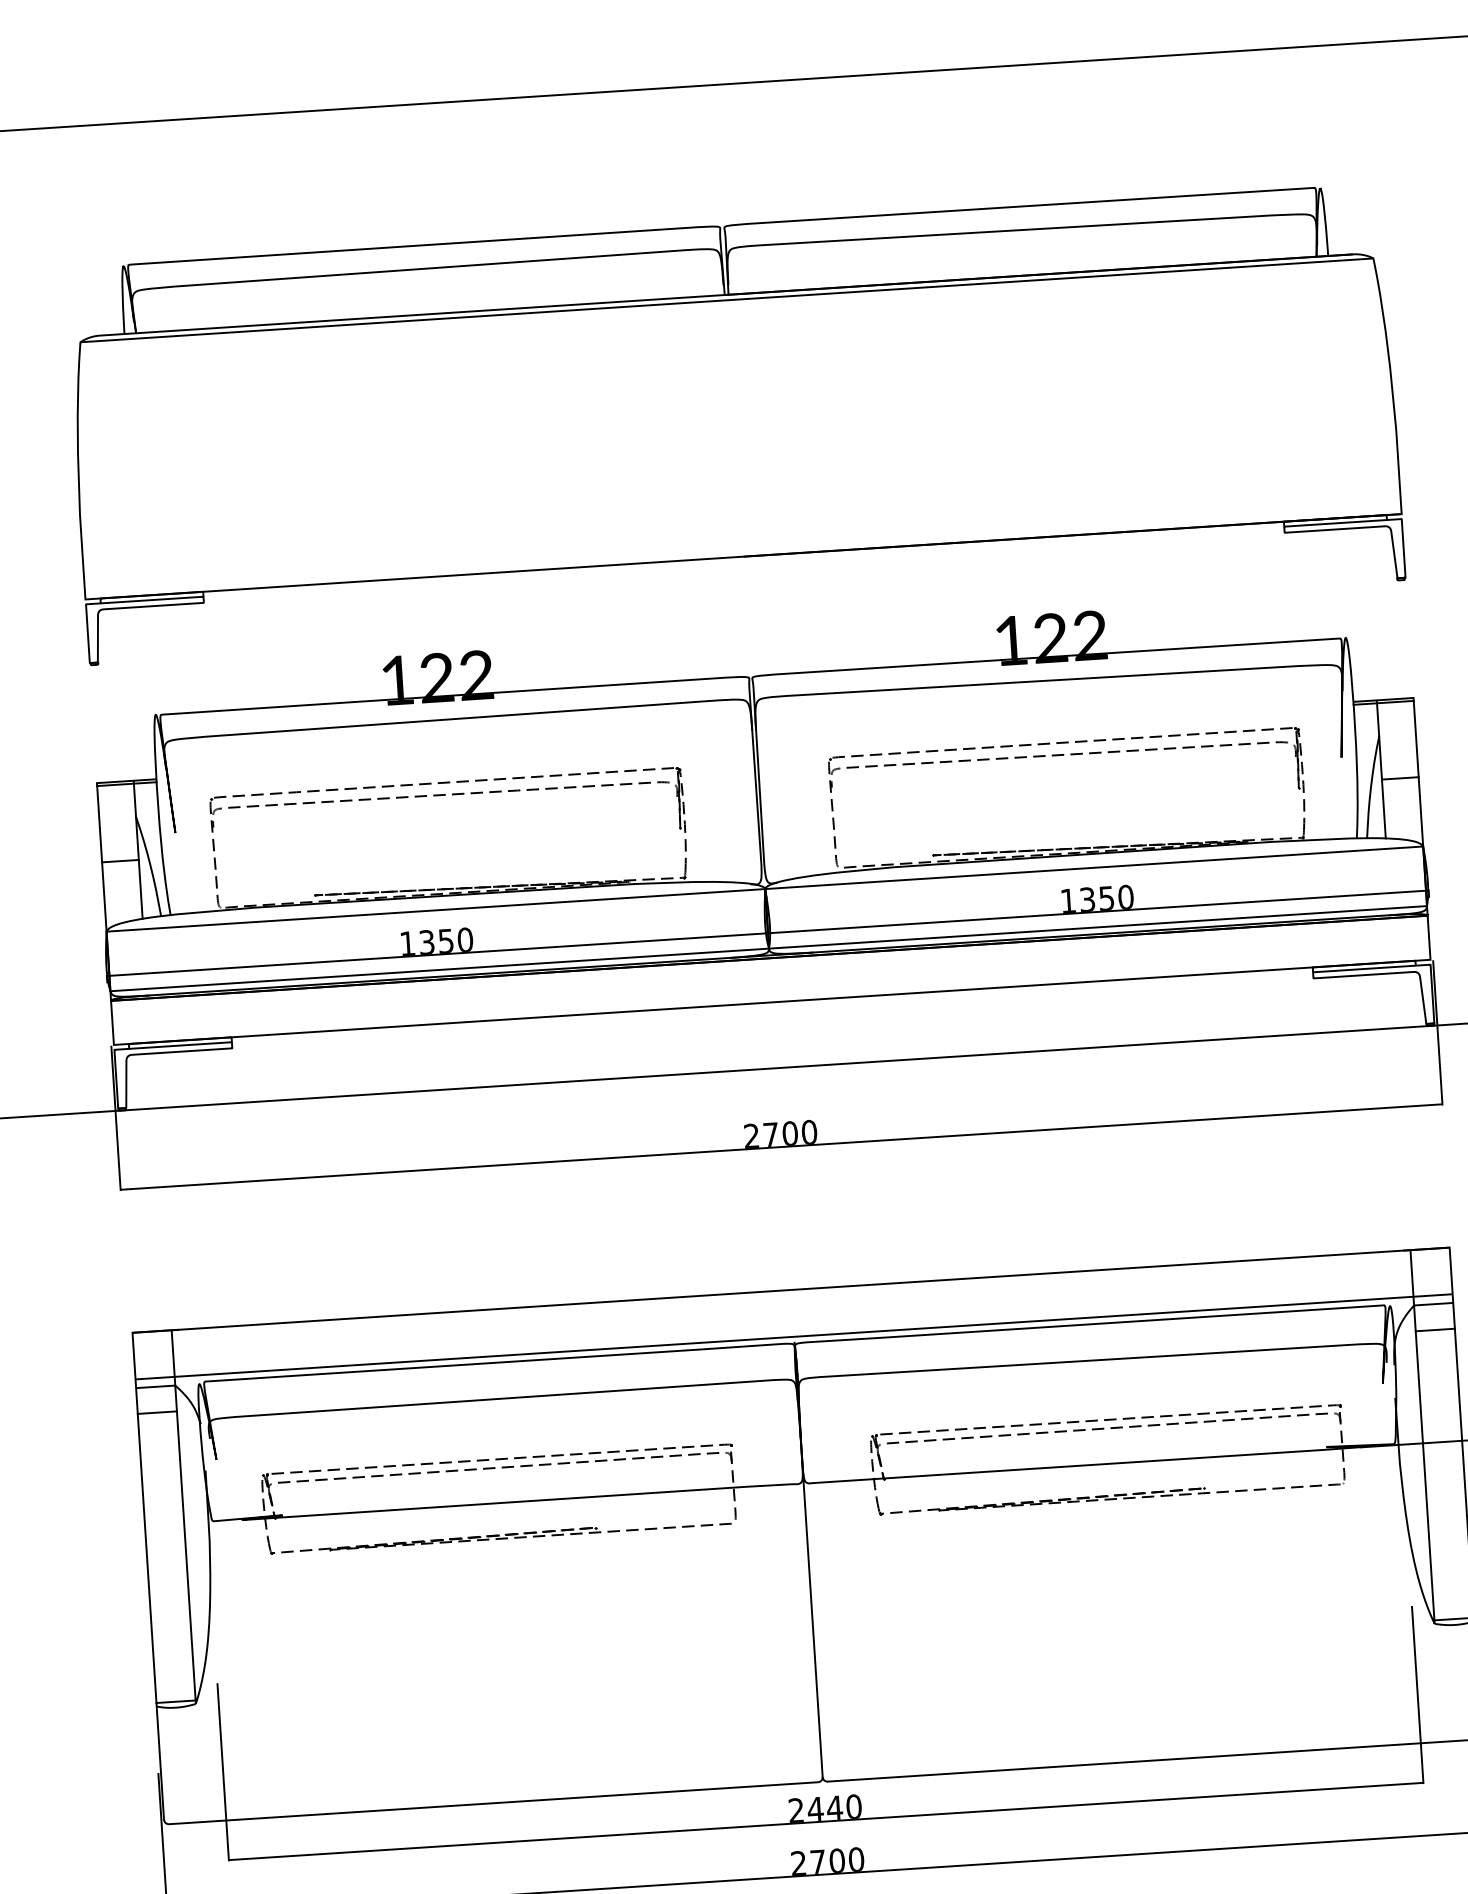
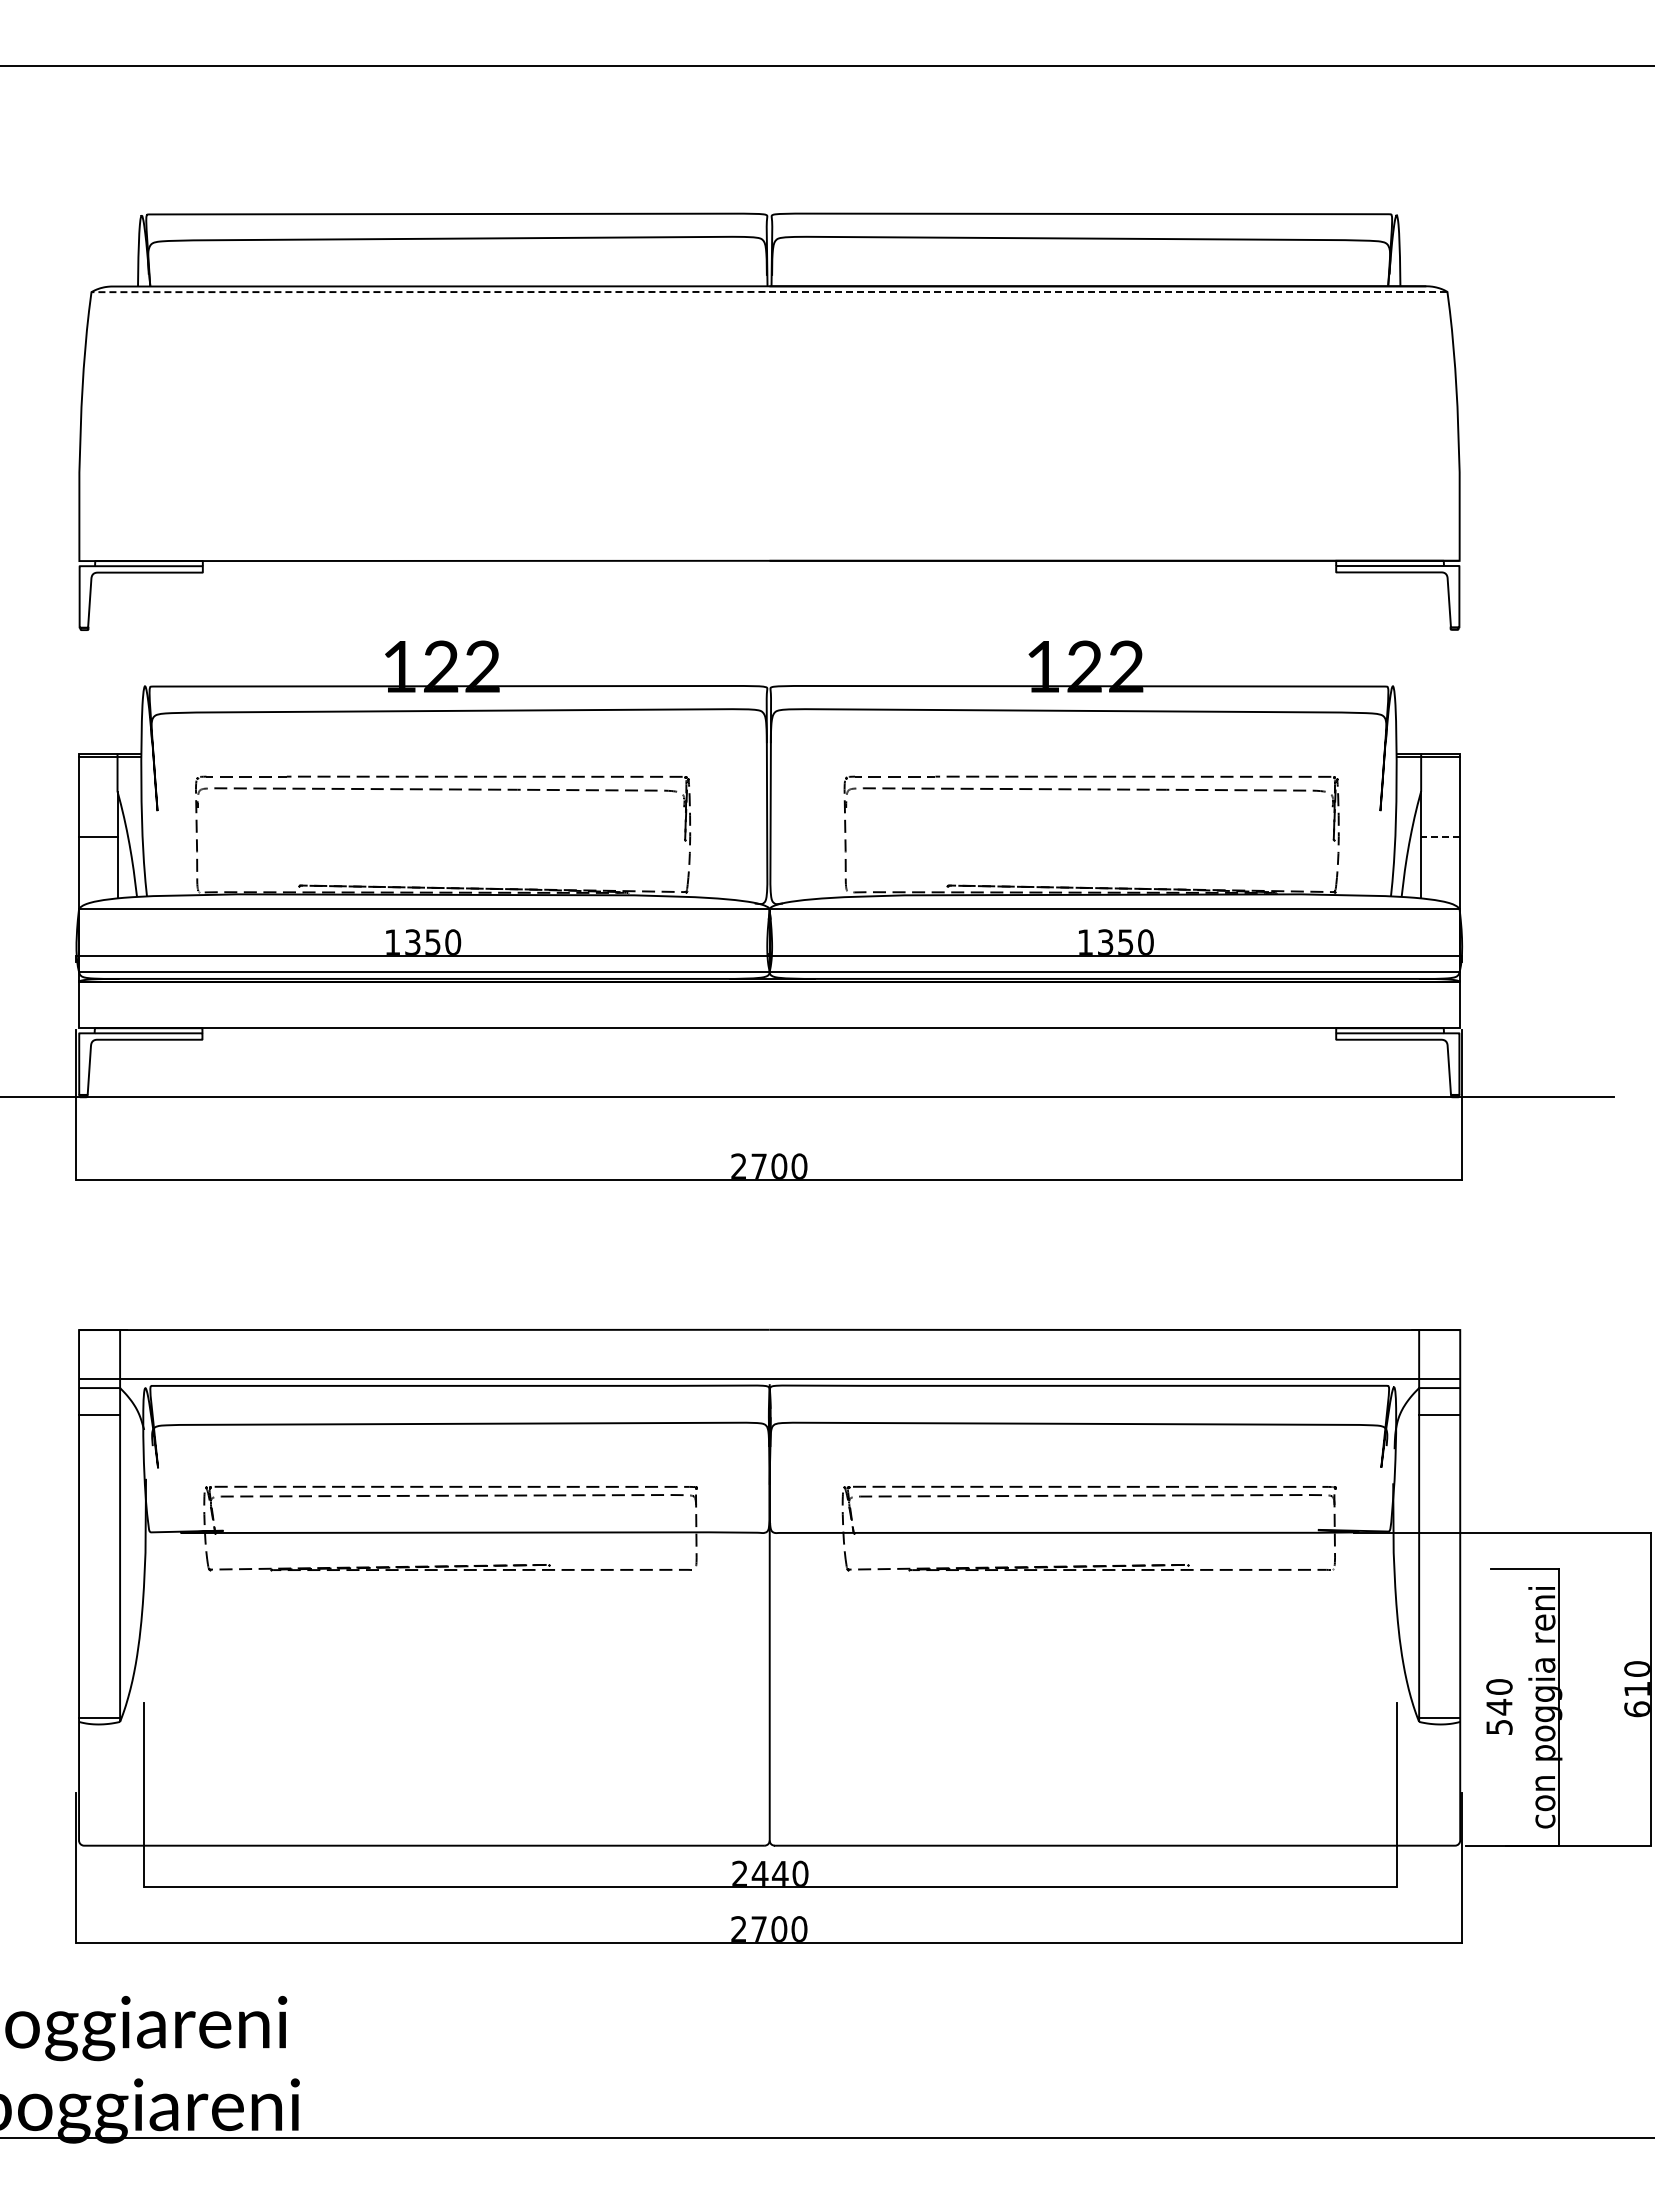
line: (726, 299) -> (769, 291), solid -> dashed
line: (1399, 778) -> (1439, 836), solid -> dashed

